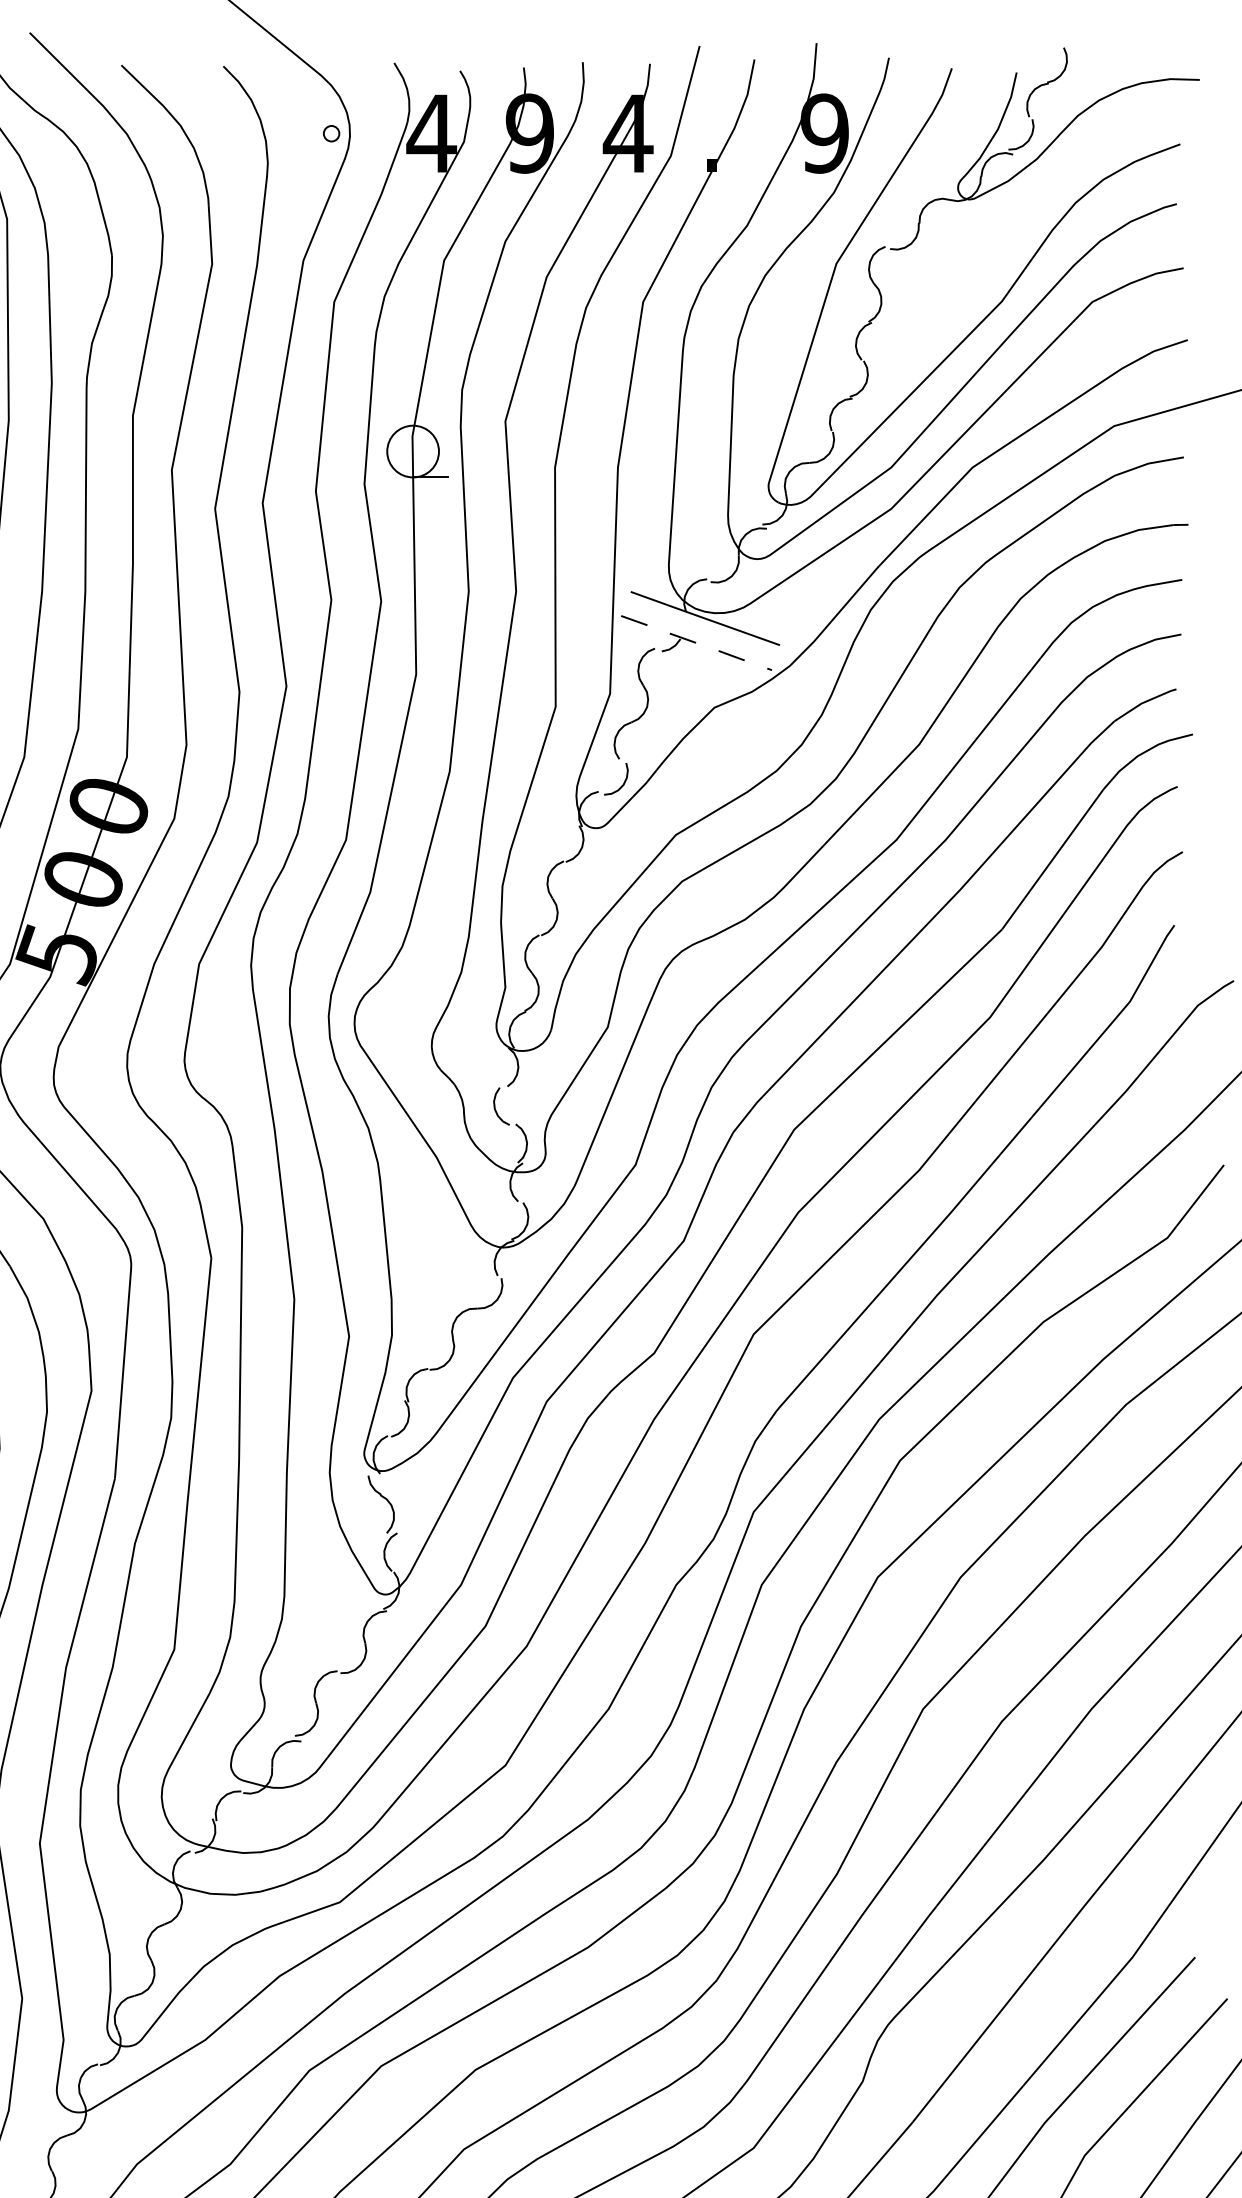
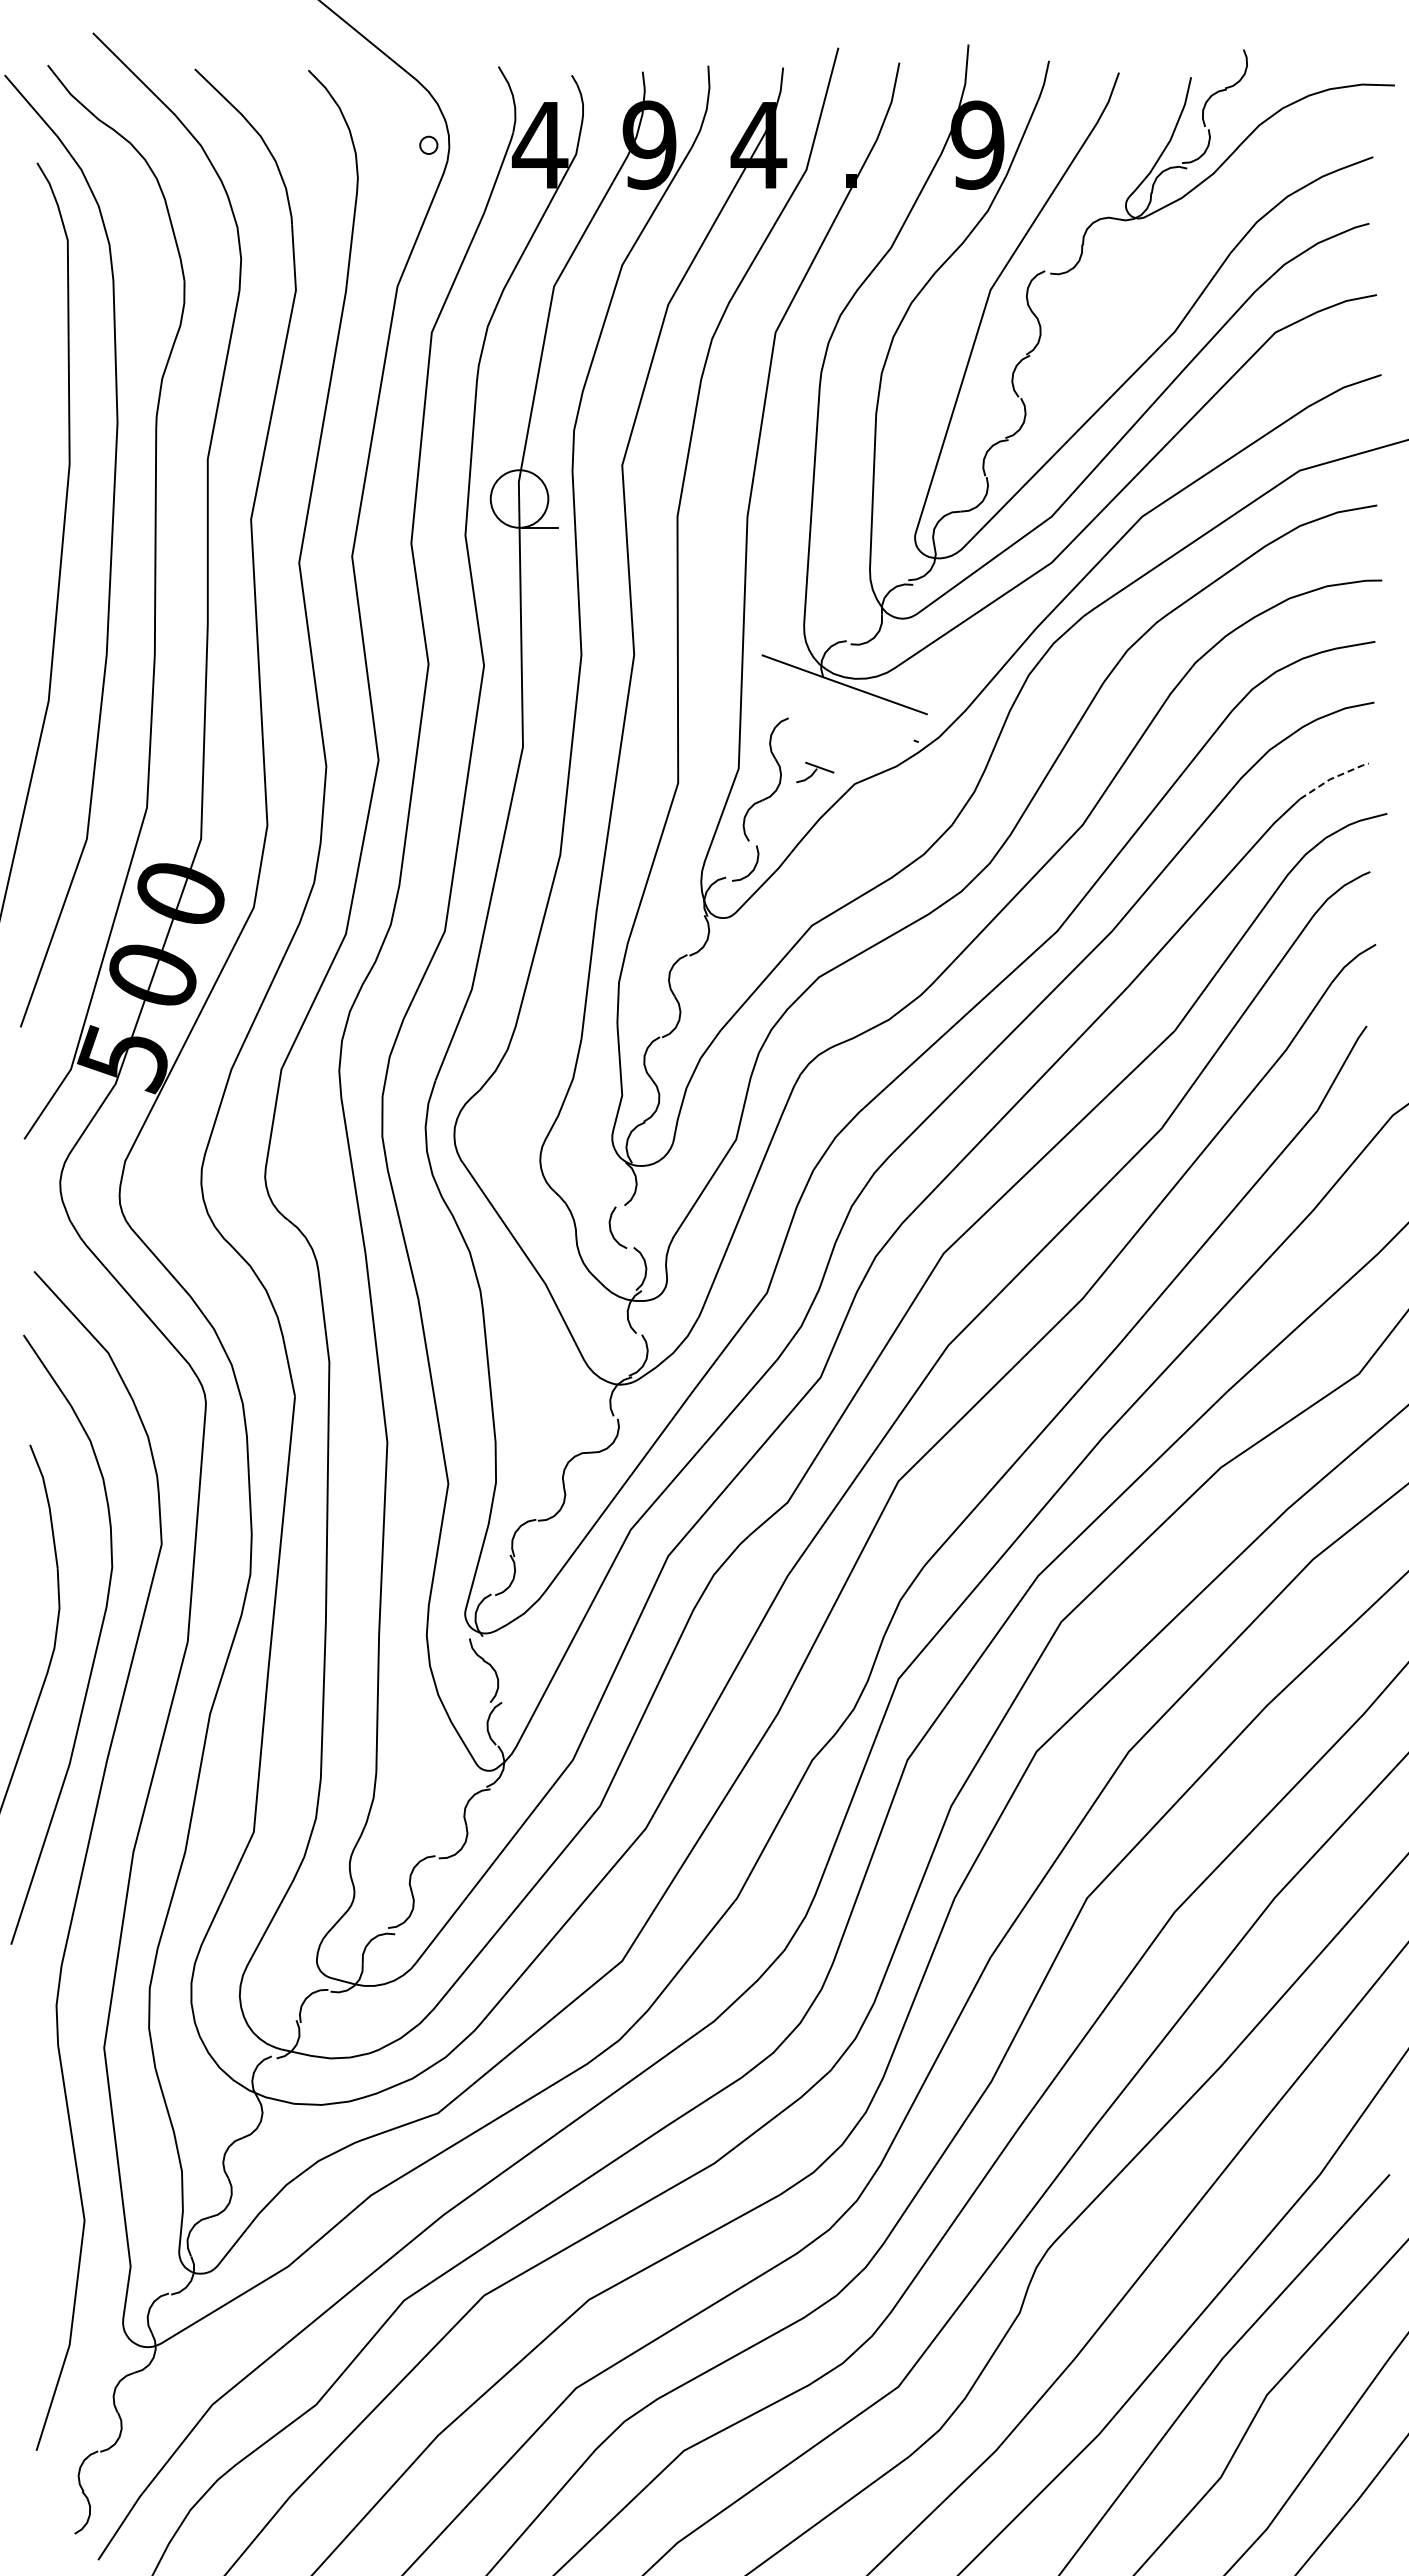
line: (634, 620) -> (765, 686), removed
part: (679, 642) -> (815, 772), moved
line: (731, 656) -> (873, 726), removed
line: (1144, 701) -> (1333, 777), solid -> dashed

